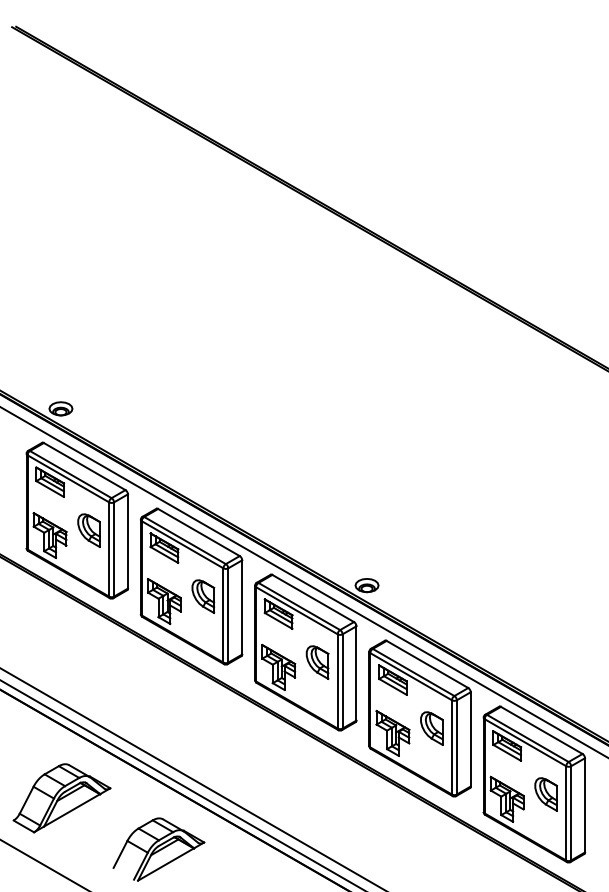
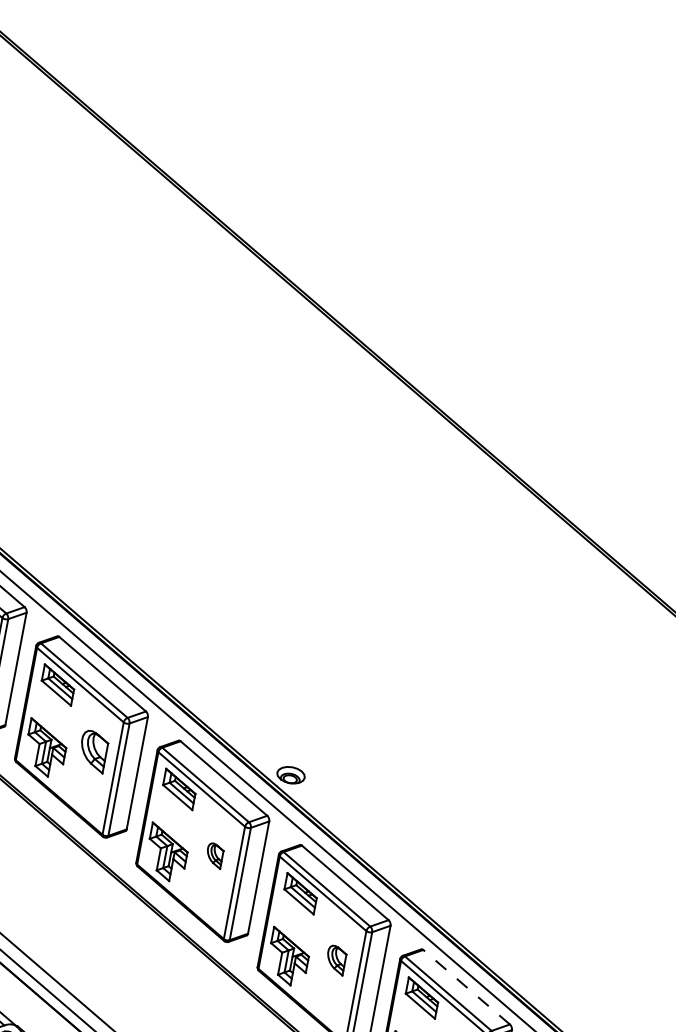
part: (317, 662) -> (214, 855), size x0.6
part: (431, 728) -> (335, 960), size x0.7
line: (541, 730) -> (466, 987), solid -> dashed

